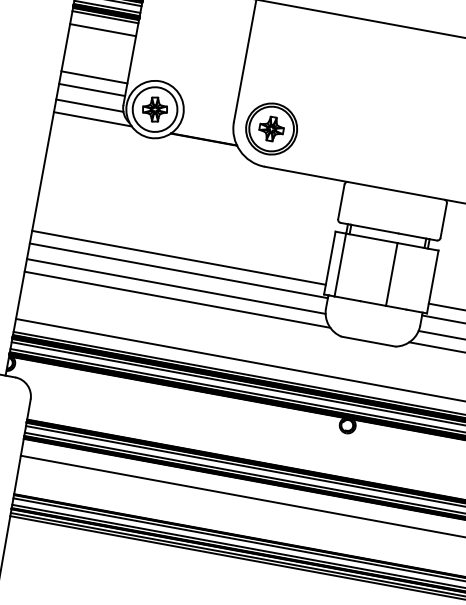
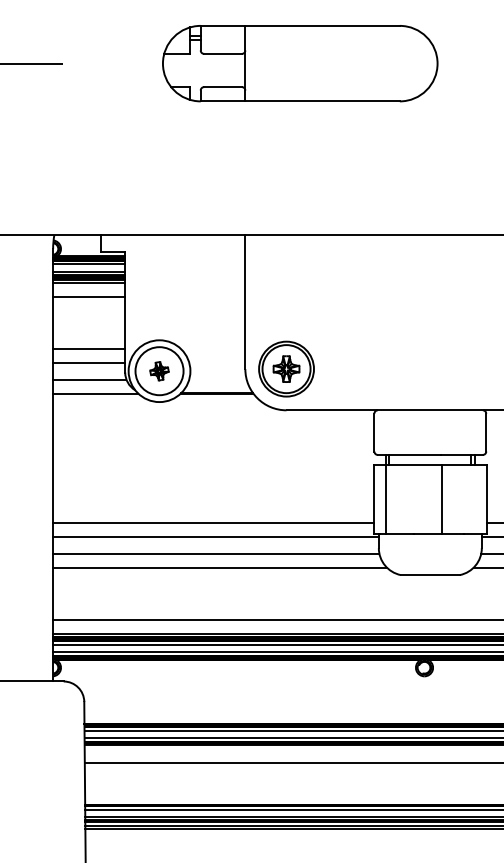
part: (154, 109) -> (159, 371), size x0.7

